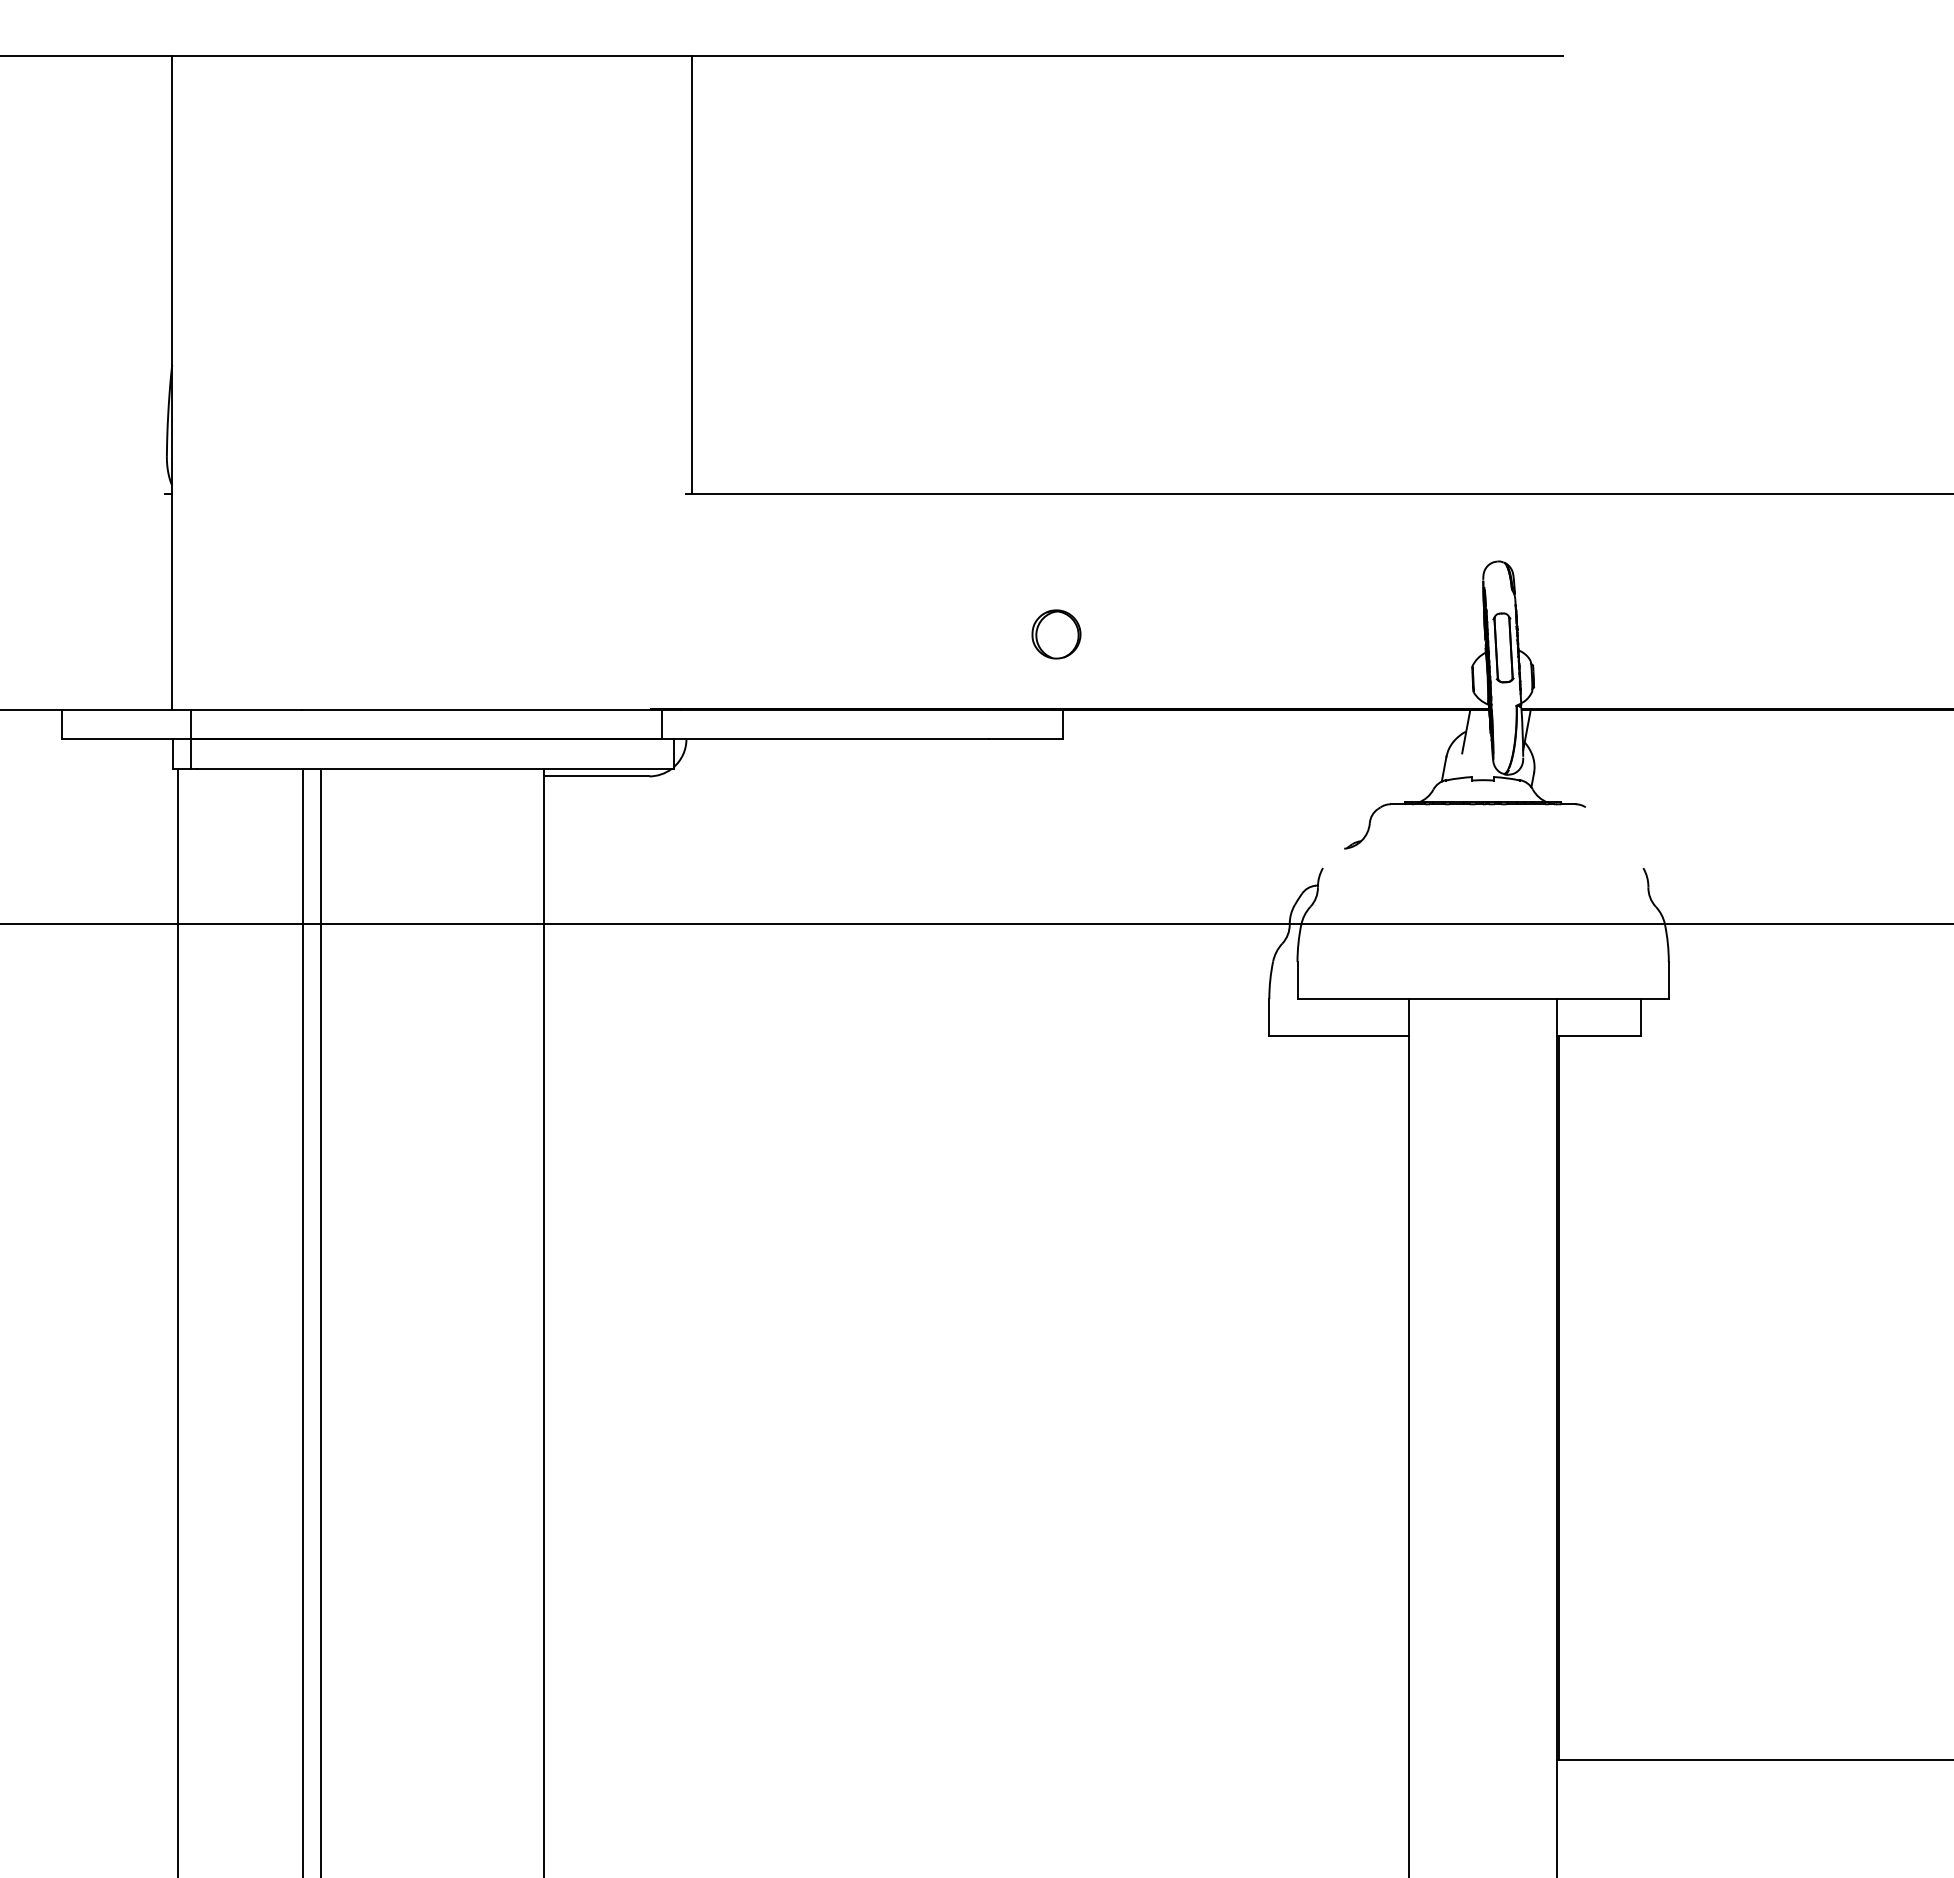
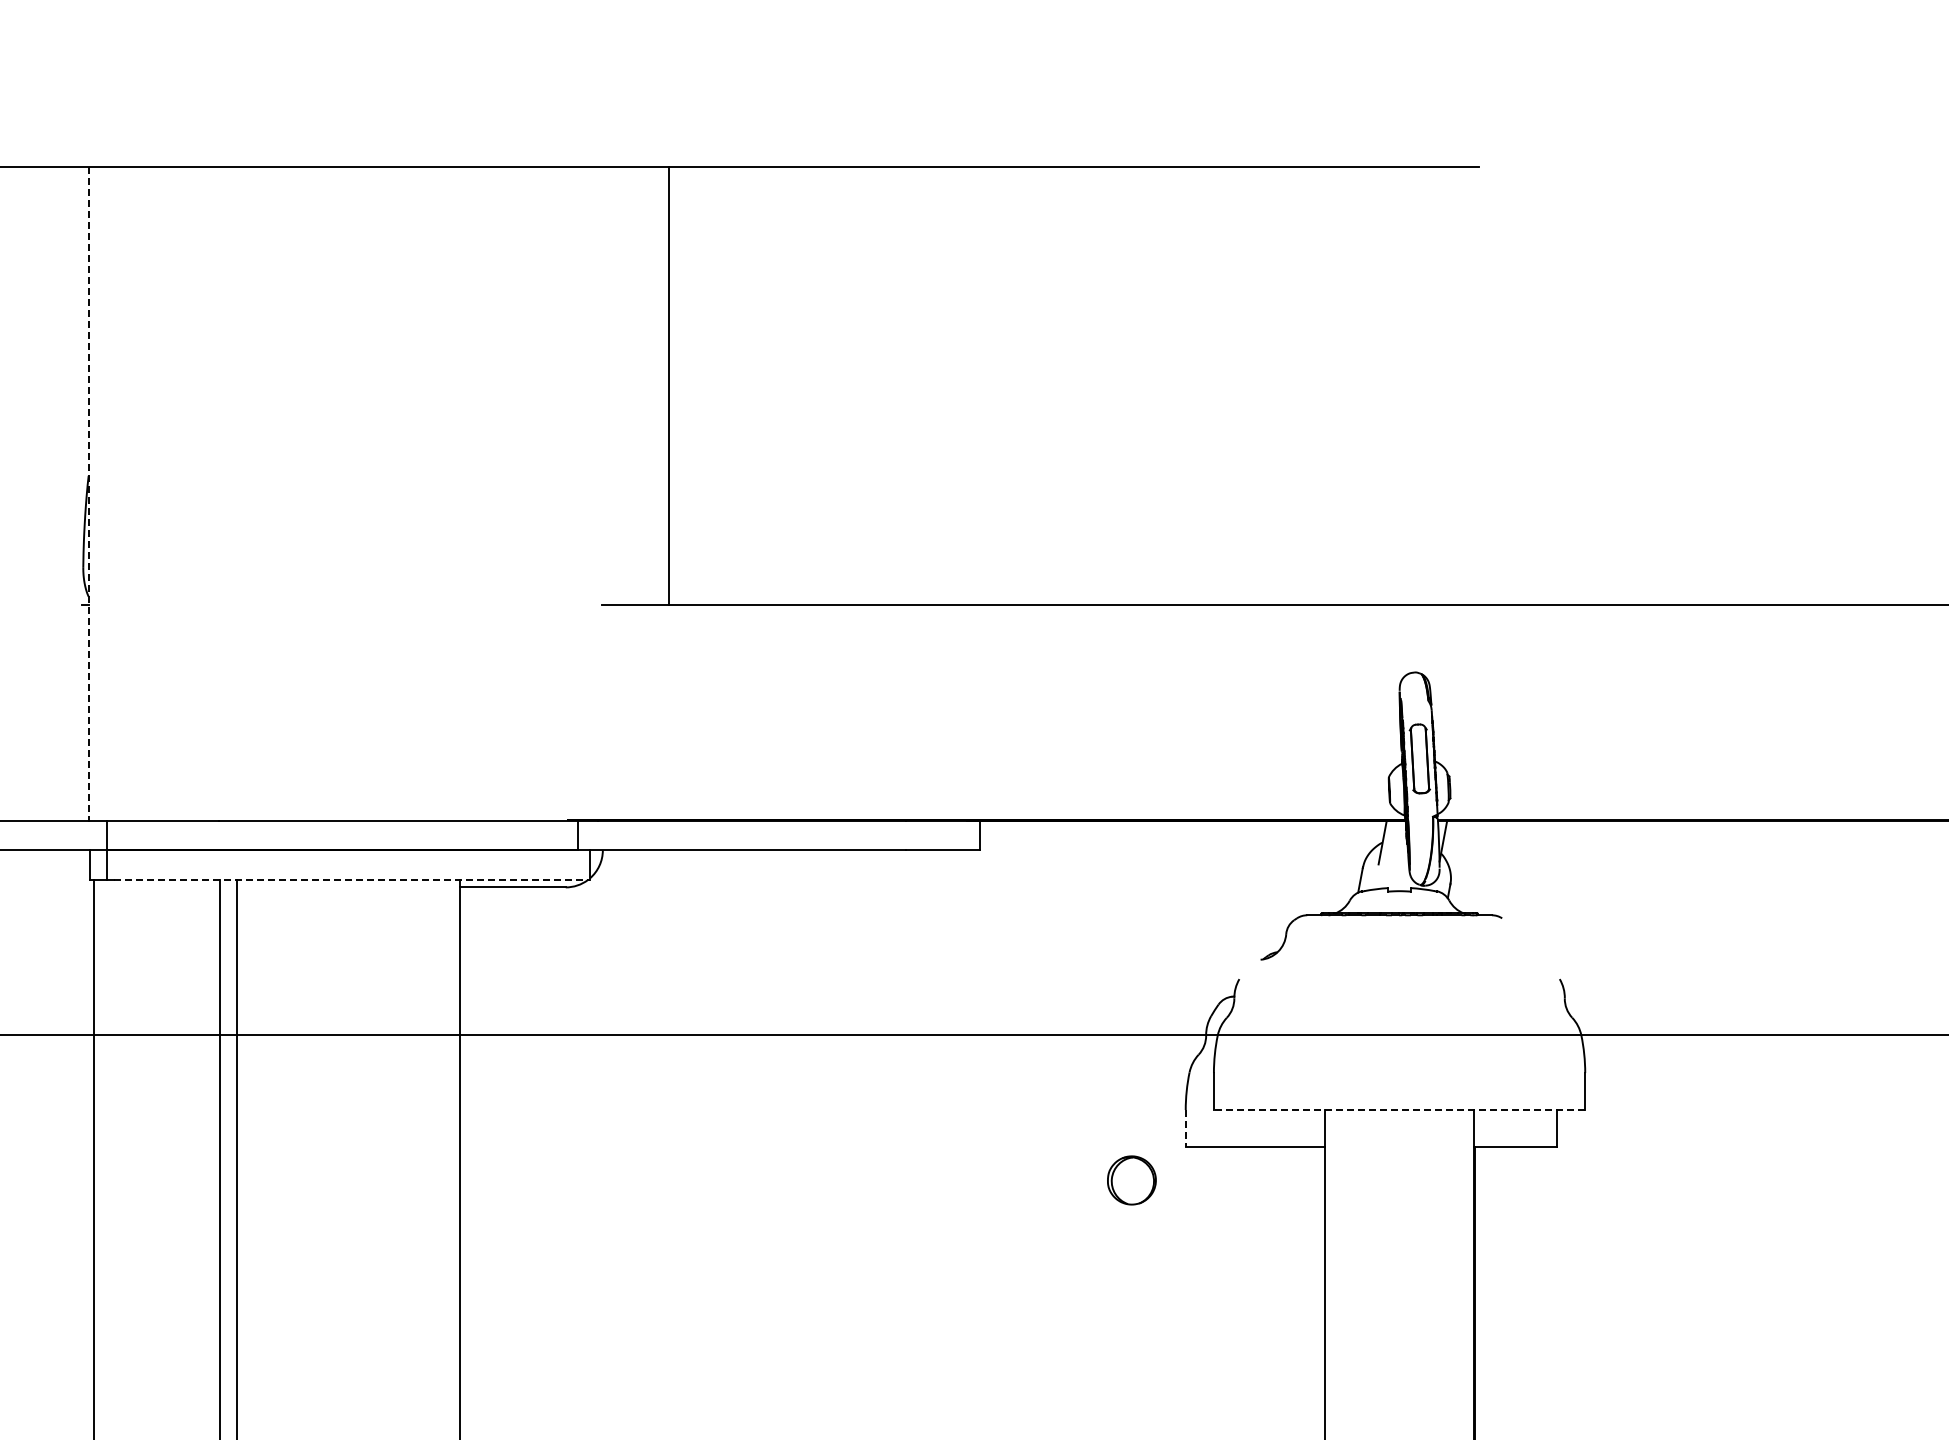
line: (692, 274) -> (668, 385), moved
line: (172, 382) -> (88, 493), solid -> dashed
part: (1056, 634) -> (1131, 1180), moved
line: (435, 768) -> (351, 879), solid -> dashed
line: (1483, 999) -> (1399, 1110), solid -> dashed
line: (1269, 1017) -> (1185, 1128), solid -> dashed

